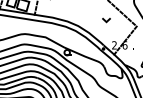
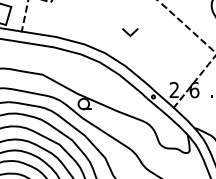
line: (106, 20) -> (130, 32), moved

